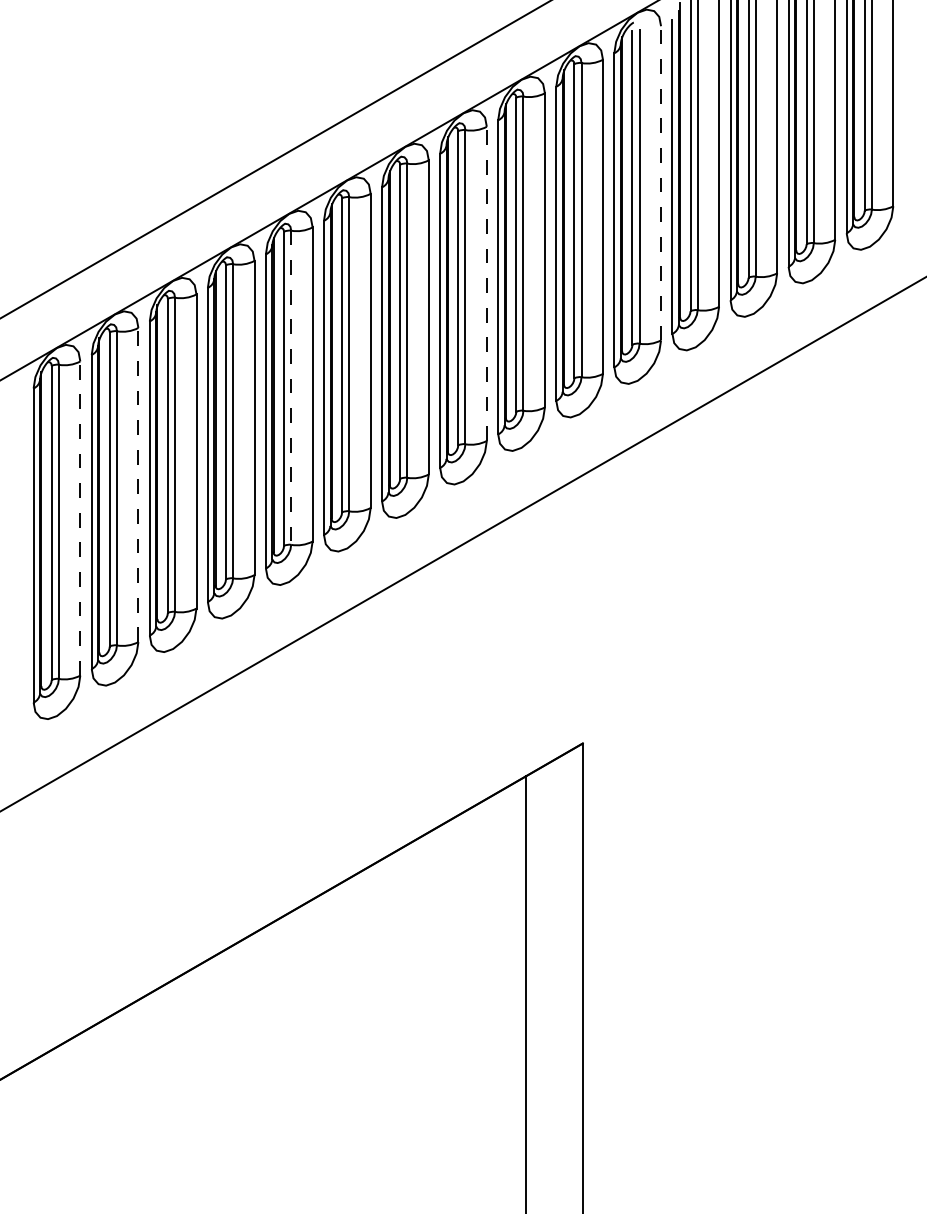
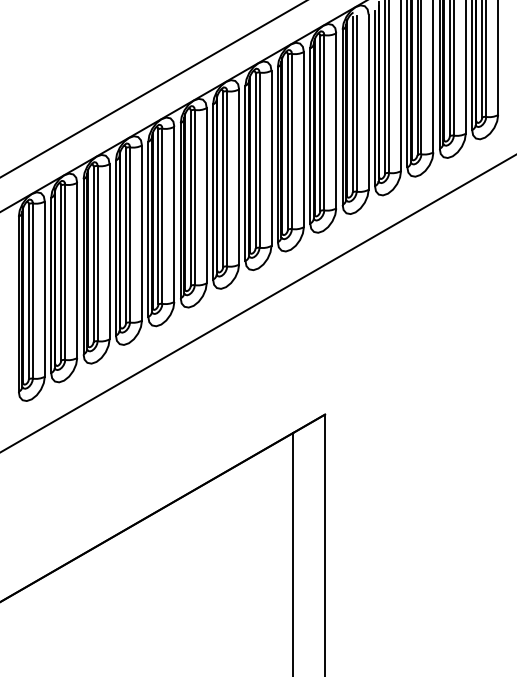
line: (660, 183) -> (368, 102), dashed -> solid
line: (486, 284) -> (271, 158), dashed -> solid
line: (291, 388) -> (162, 216), dashed -> solid
line: (138, 485) -> (77, 270), dashed -> solid
line: (79, 519) -> (44, 289), dashed -> solid

